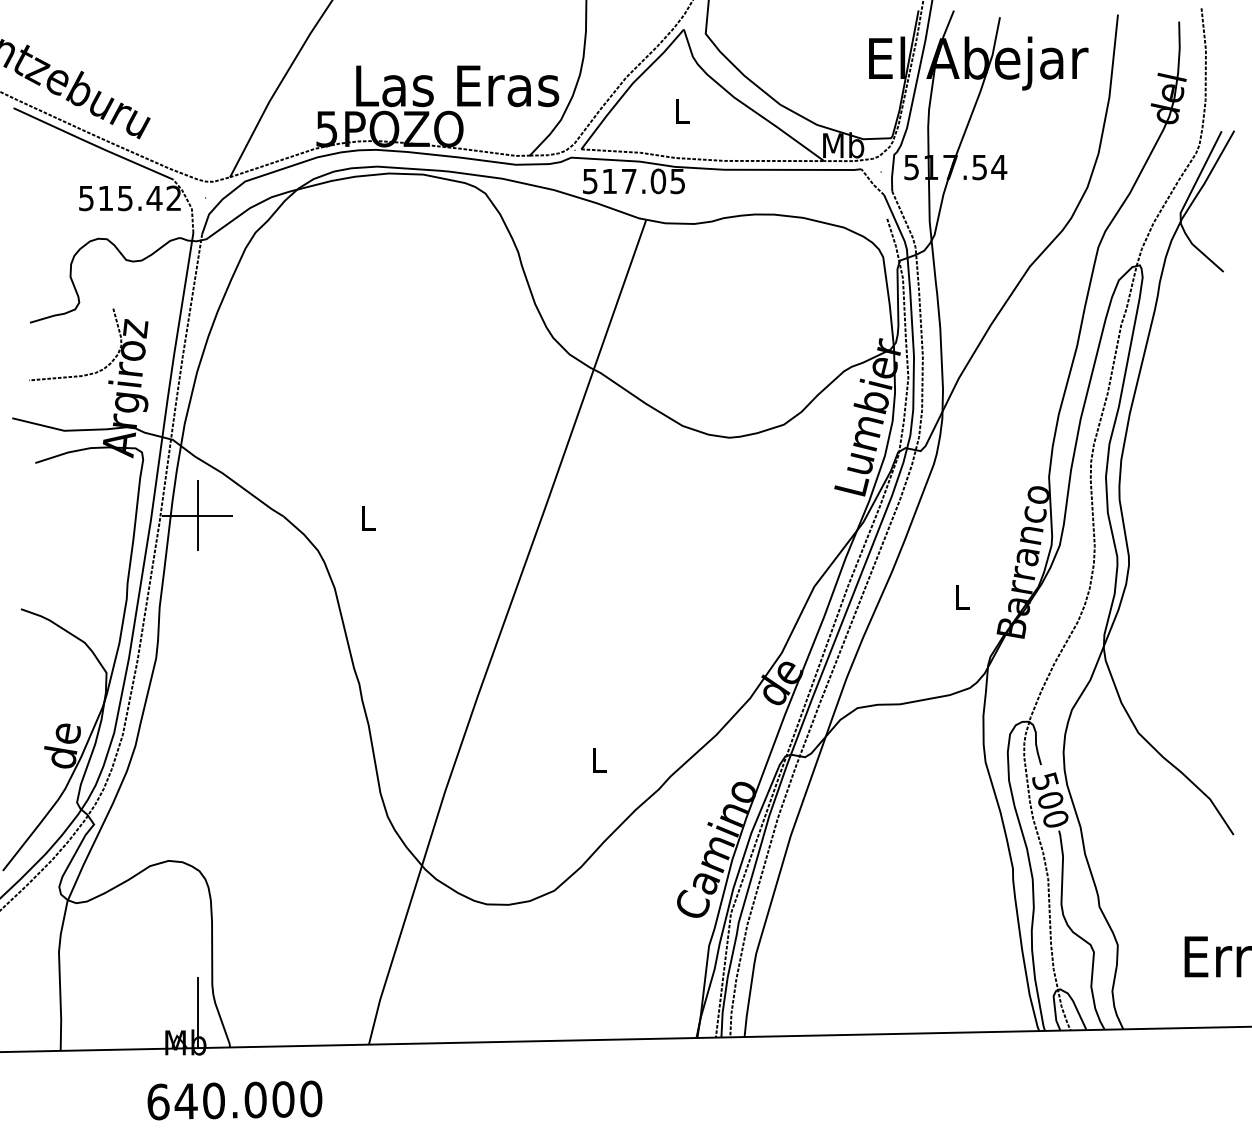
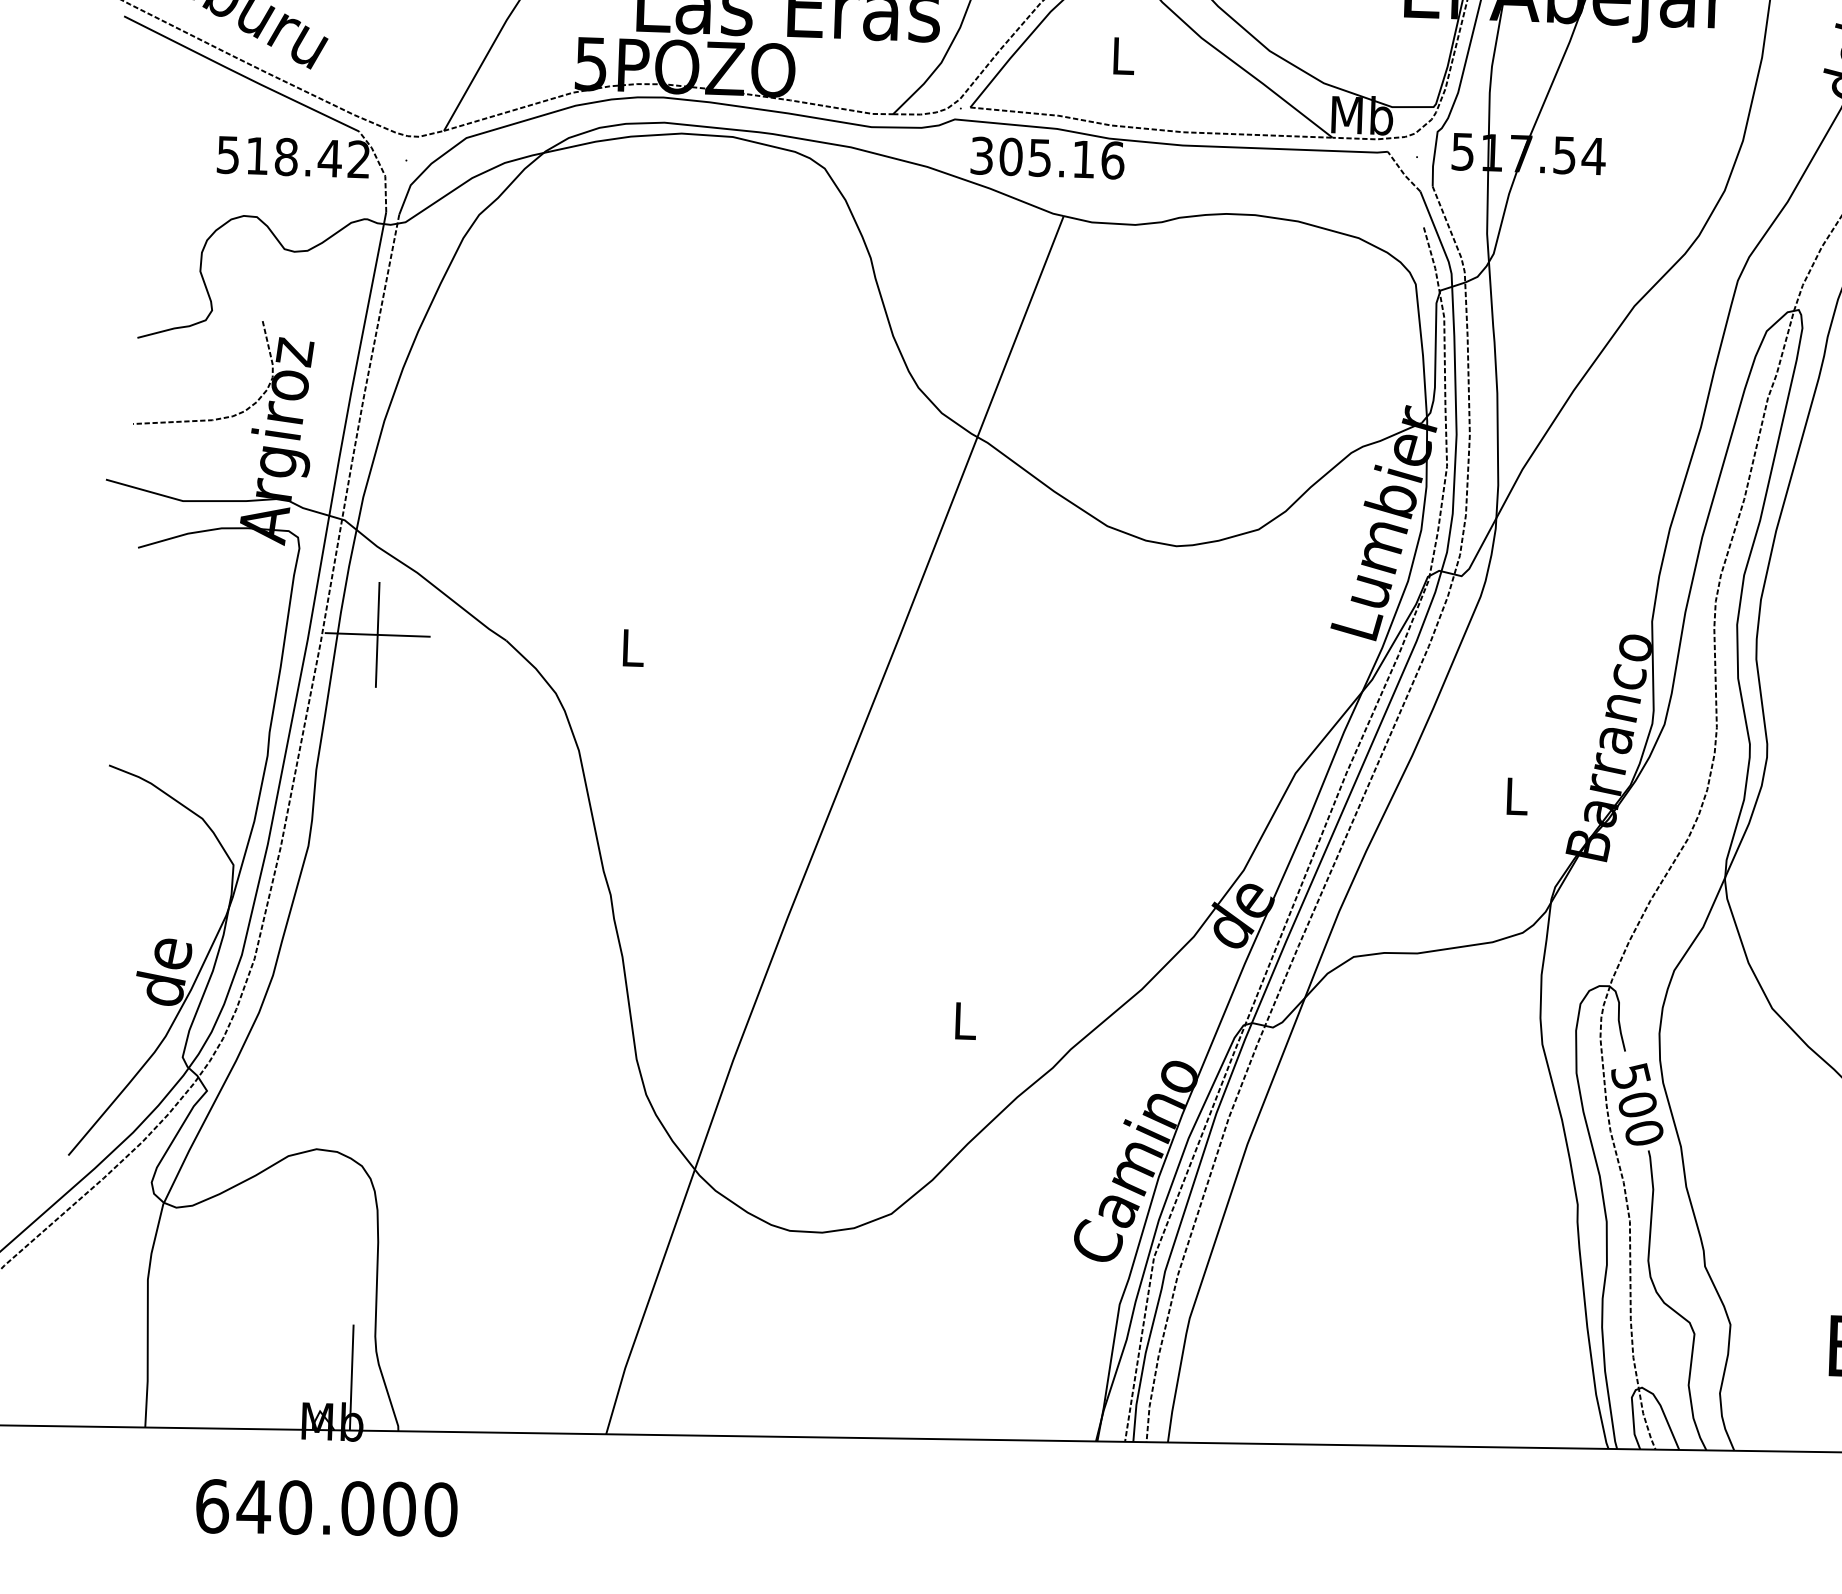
text: (634, 181) -> (1048, 158), 517.05 -> 305.16
text: (125, 198) -> (286, 157), 515.42 -> 518.42
text: (234, 1100) -> (326, 1508), moved

